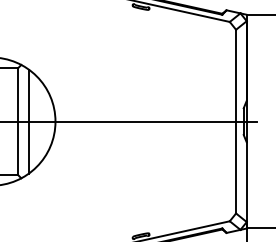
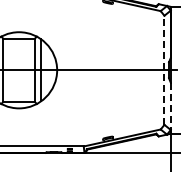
line: (236, 121) -> (164, 70), solid -> dashed
line: (246, 182) -> (170, 106), solid -> dashed

